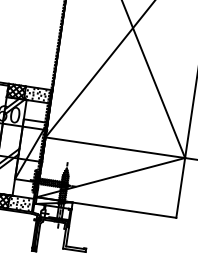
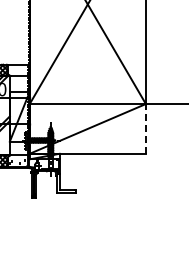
line: (180, 187) -> (145, 128), solid -> dashed

